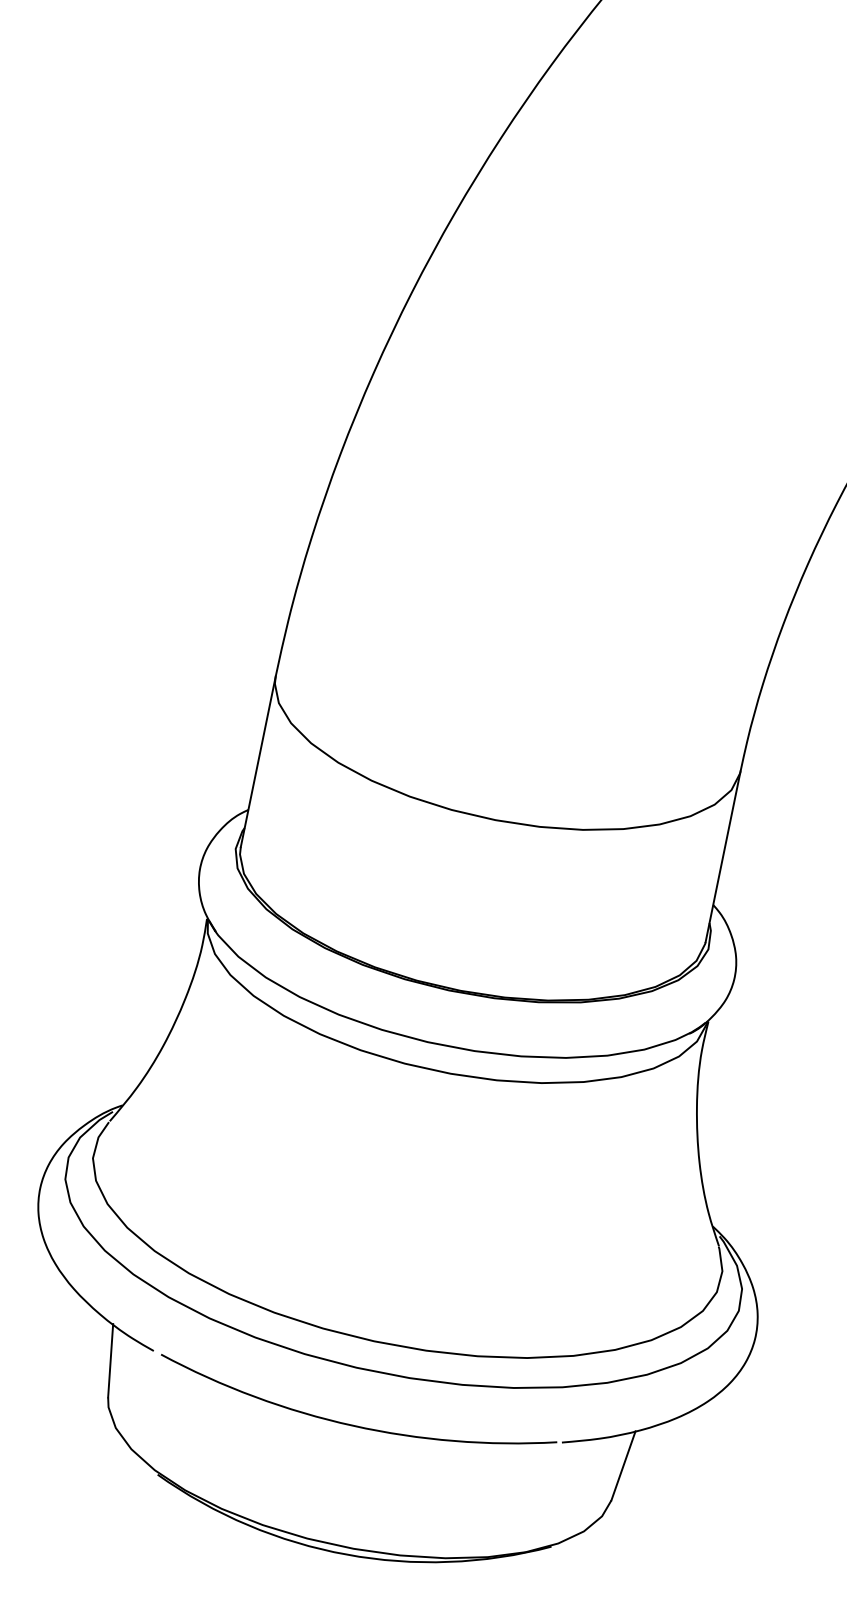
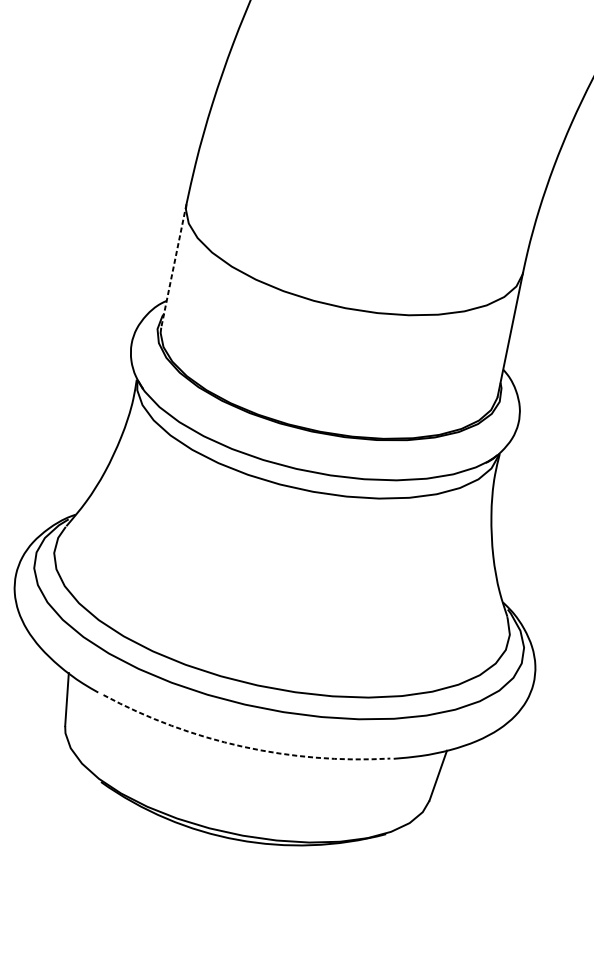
line: (258, 762) -> (174, 266), solid -> dashed
arc: (353, 1425) -> (242, 746), solid -> dashed

